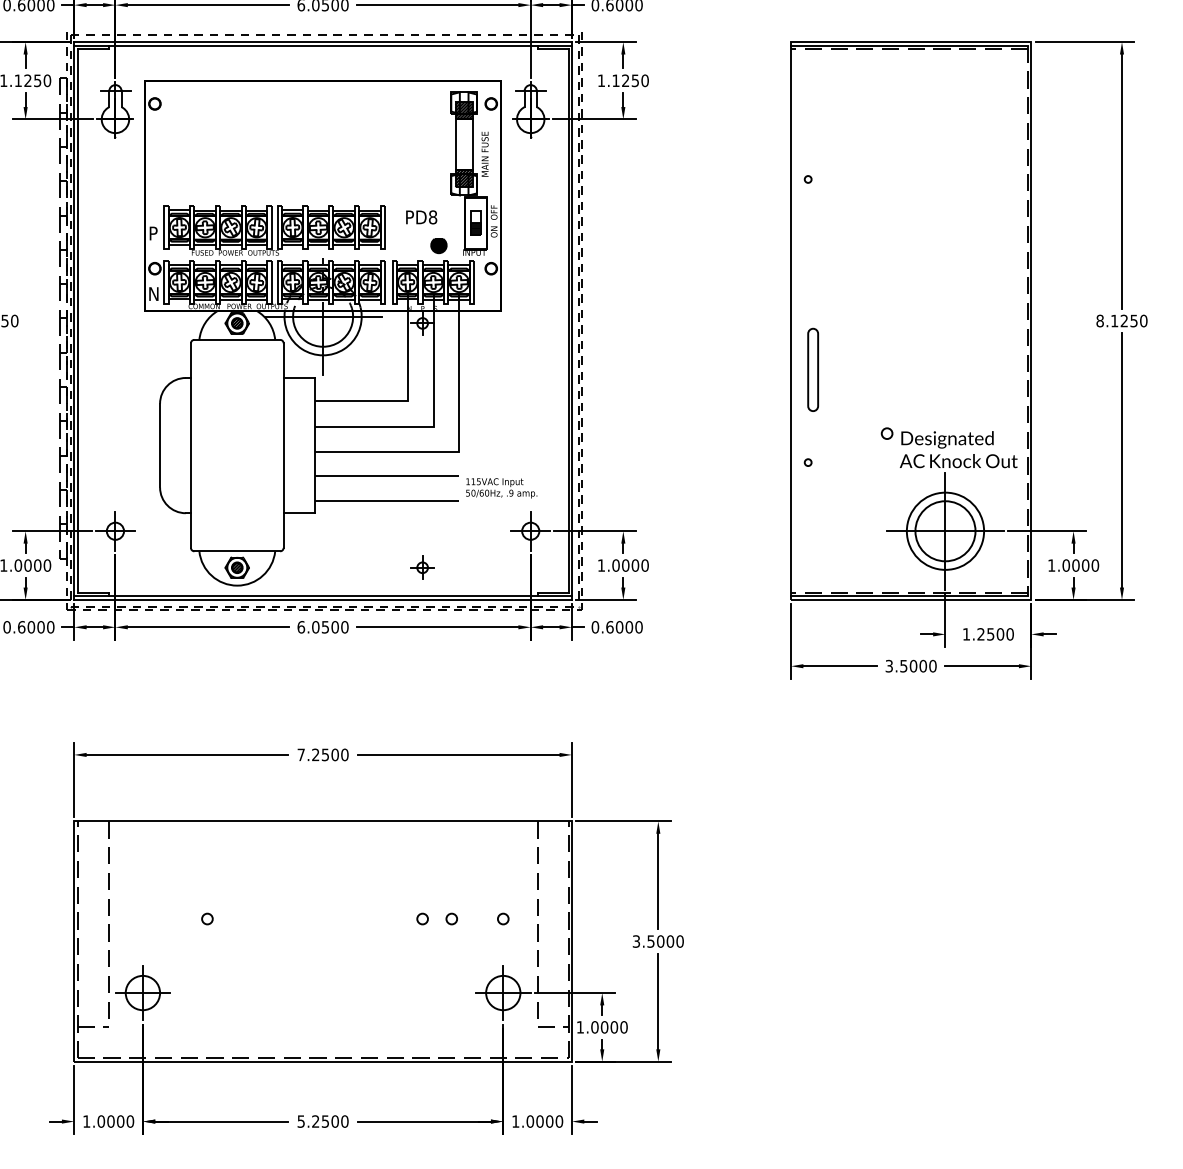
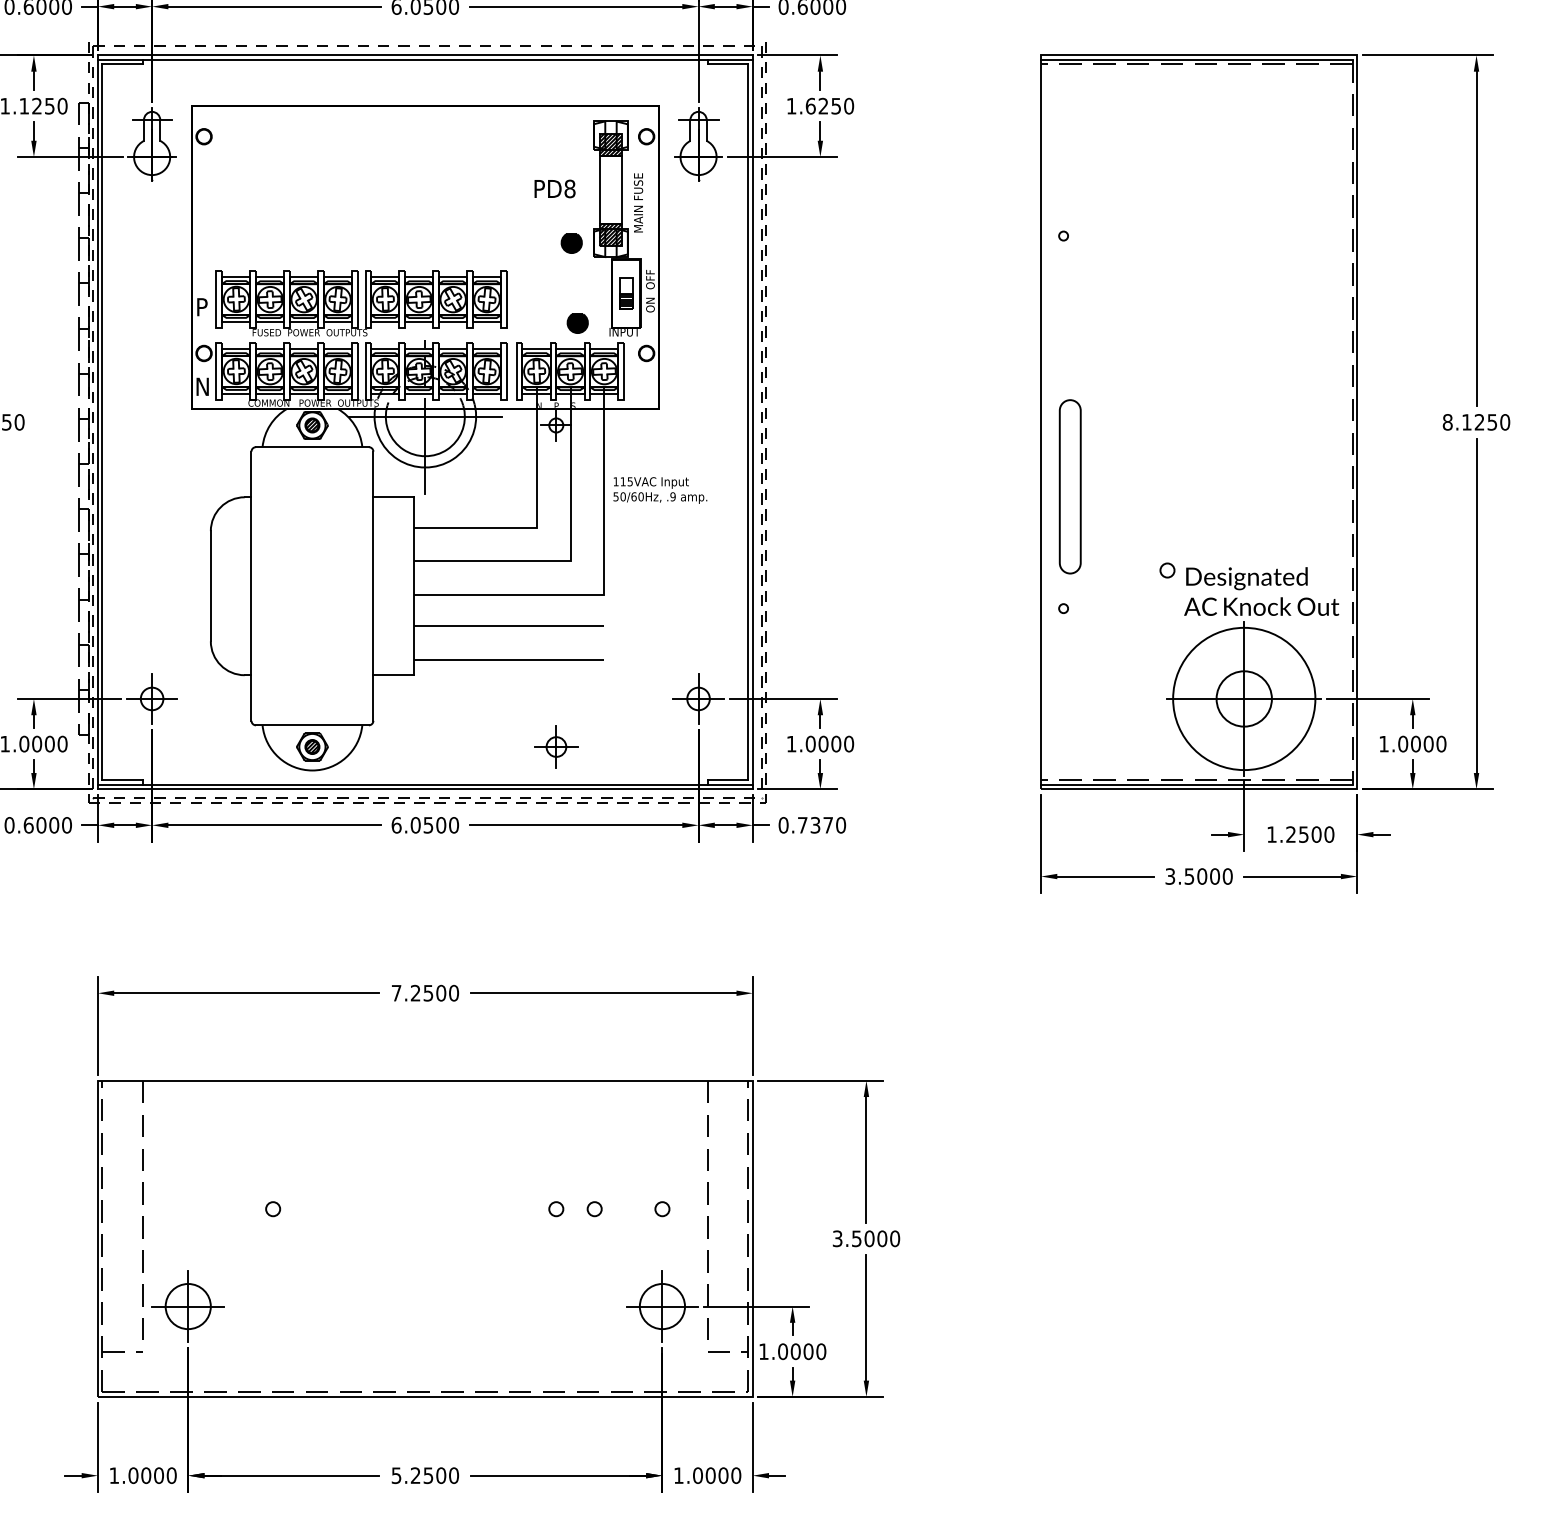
text: (615, 80) -> (810, 105), 1.1250 -> 1.6250
part: (434, 185) -> (571, 243), added
text: (421, 217) -> (554, 188), moved
part: (812, 369) -> (1069, 486), size x1.6
text: (501, 488) -> (660, 490), moved
circle: (944, 530) -> (1243, 698), size x0.7
circle: (945, 530) -> (1244, 698), size x1.4
part: (422, 567) -> (555, 746), size x1.4
text: (619, 627) -> (815, 825), 0.6000 -> 0.7370

